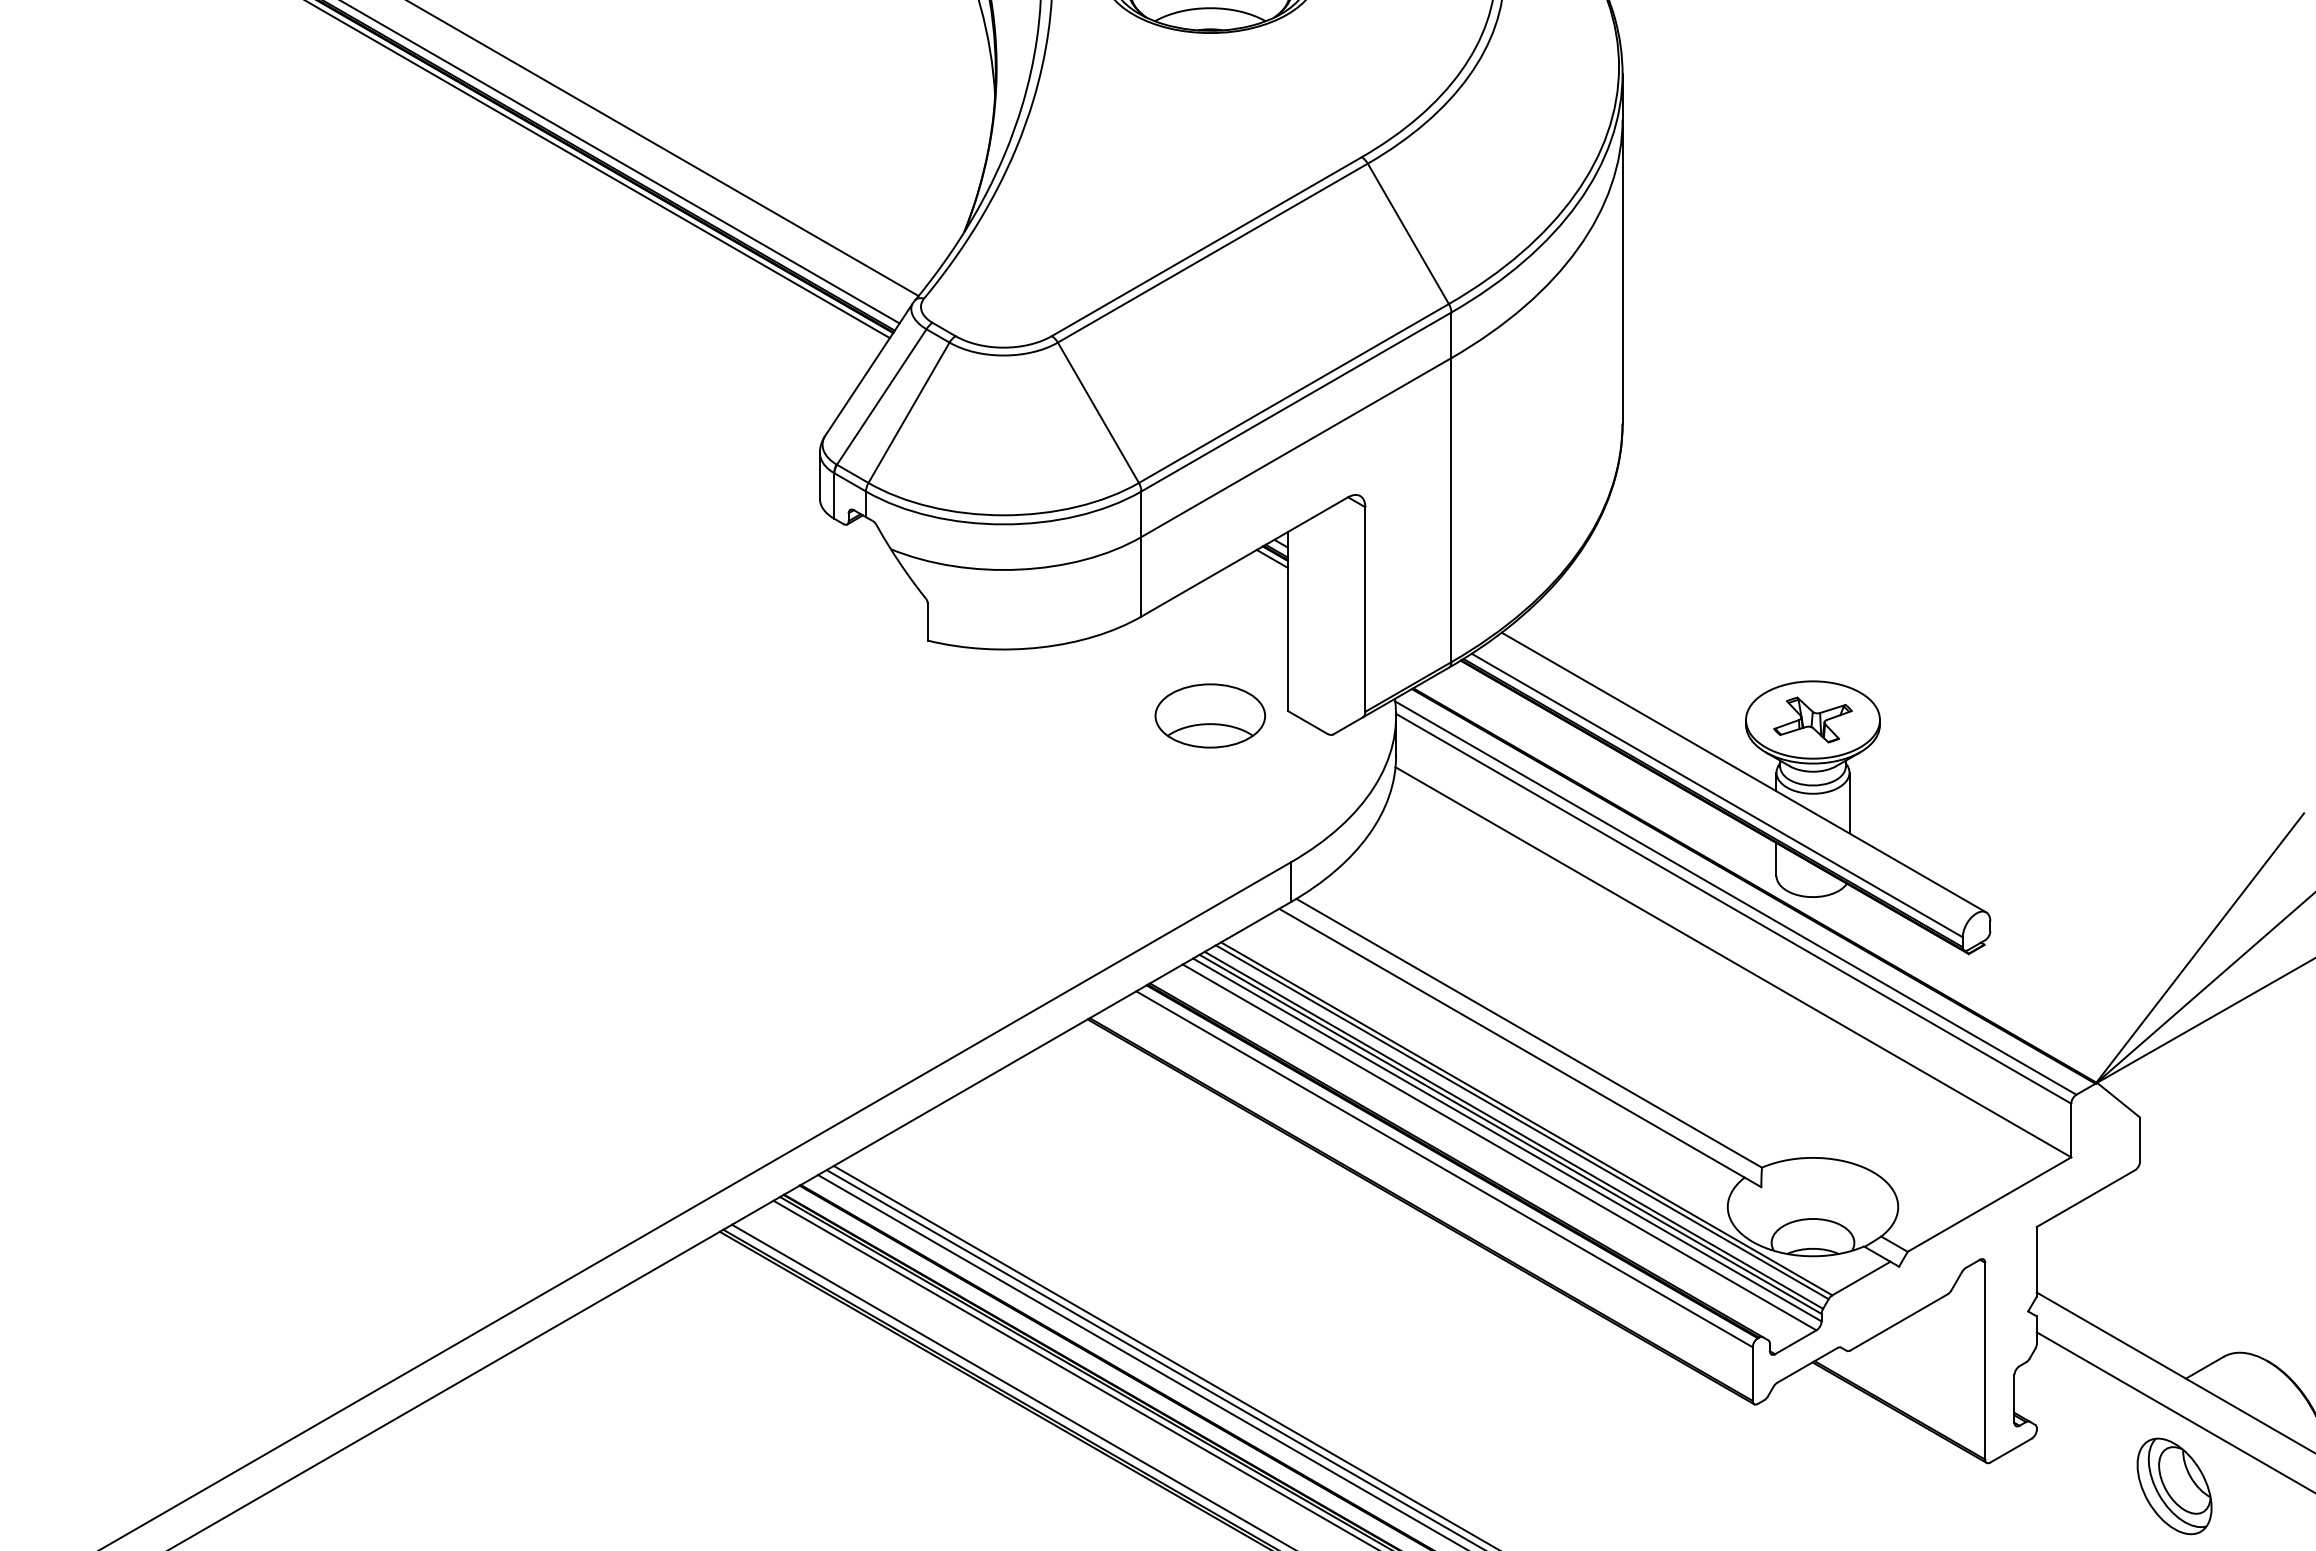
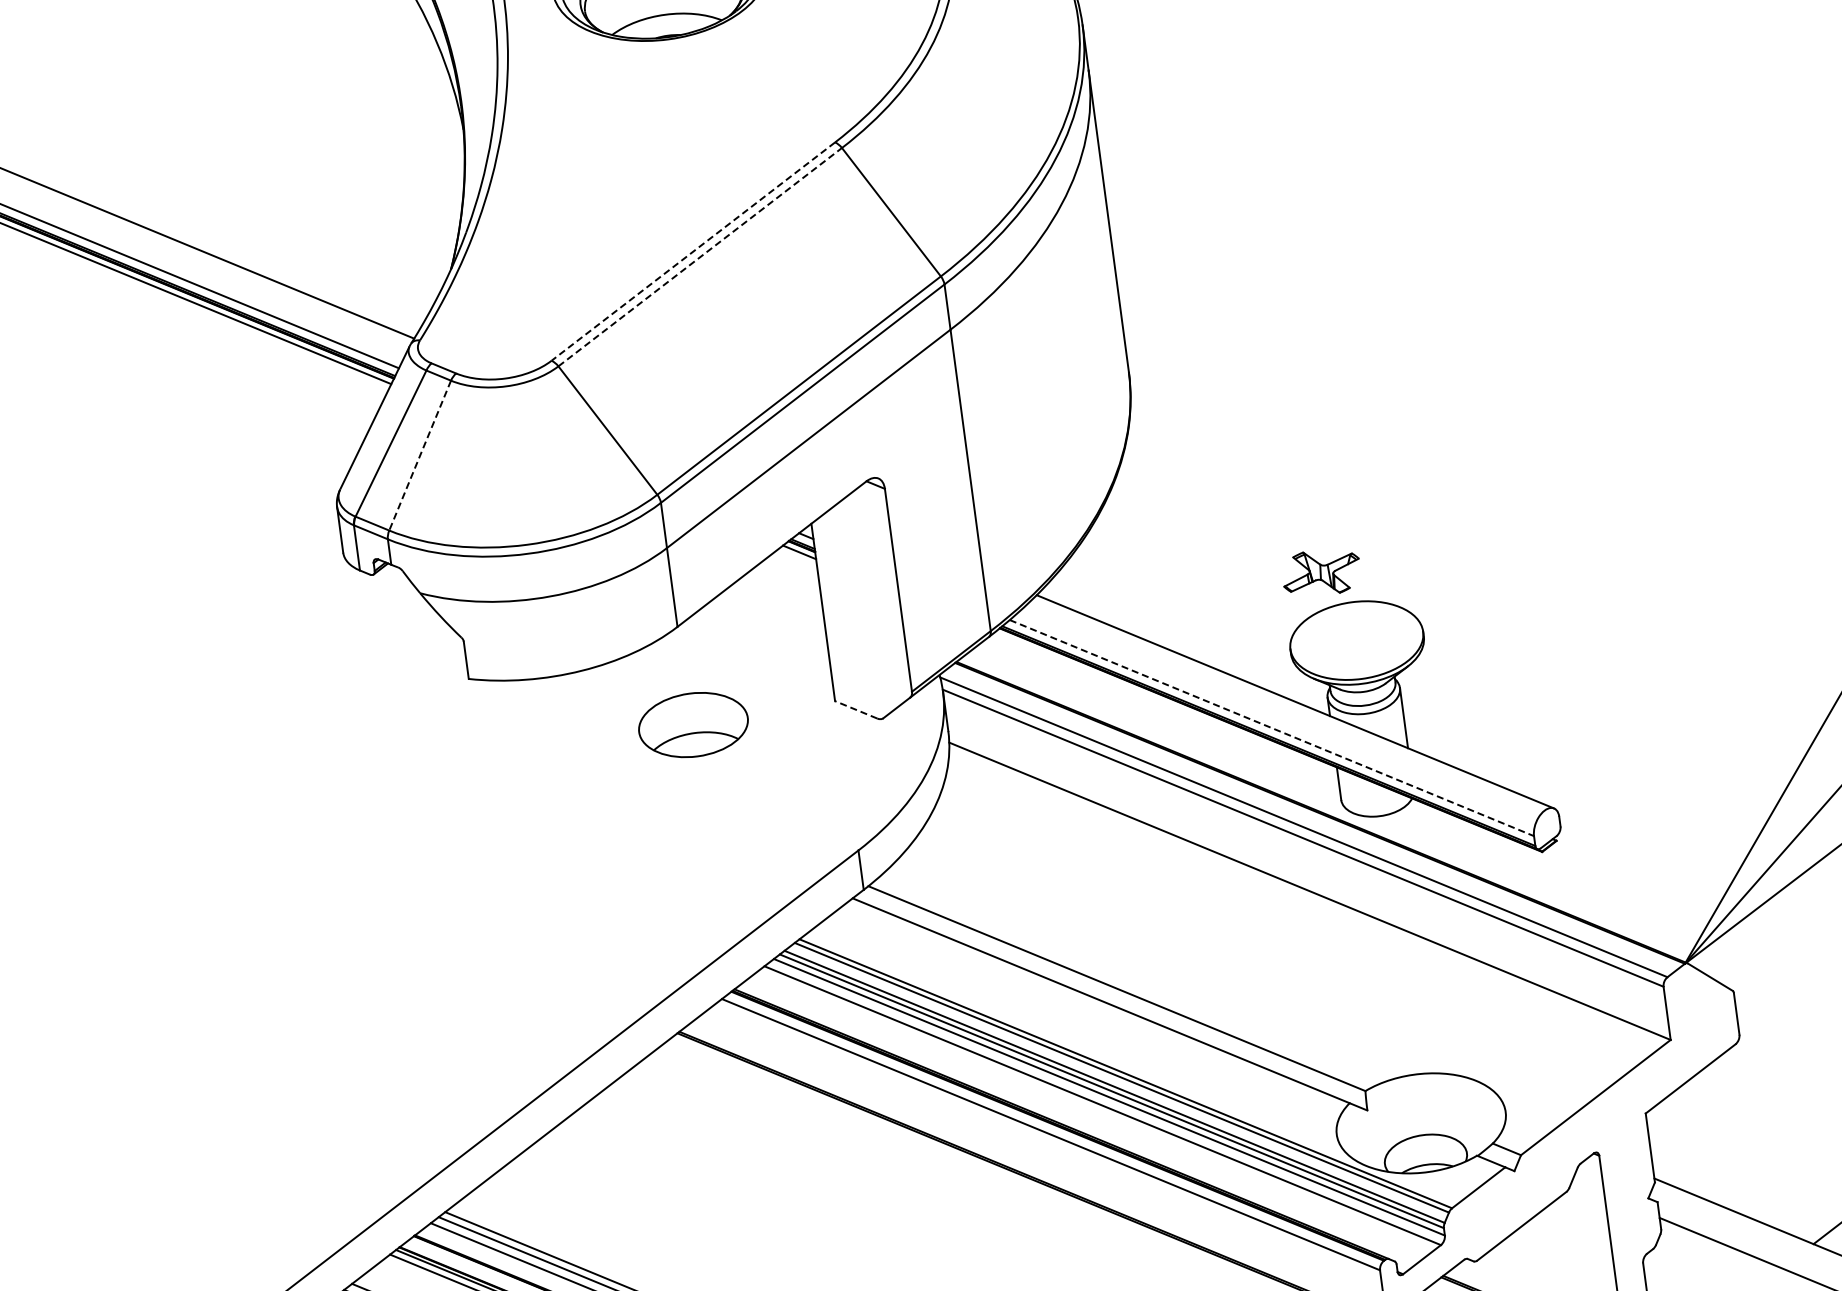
line: (1206, 246) -> (693, 251), solid -> dashed
line: (1212, 253) -> (699, 257), solid -> dashed
line: (908, 413) -> (419, 456), solid -> dashed
part: (1209, 715) -> (692, 724), moved
part: (1812, 719) -> (1320, 572), moved
line: (1307, 722) -> (856, 709), solid -> dashed
line: (1717, 795) -> (1272, 728), solid -> dashed

